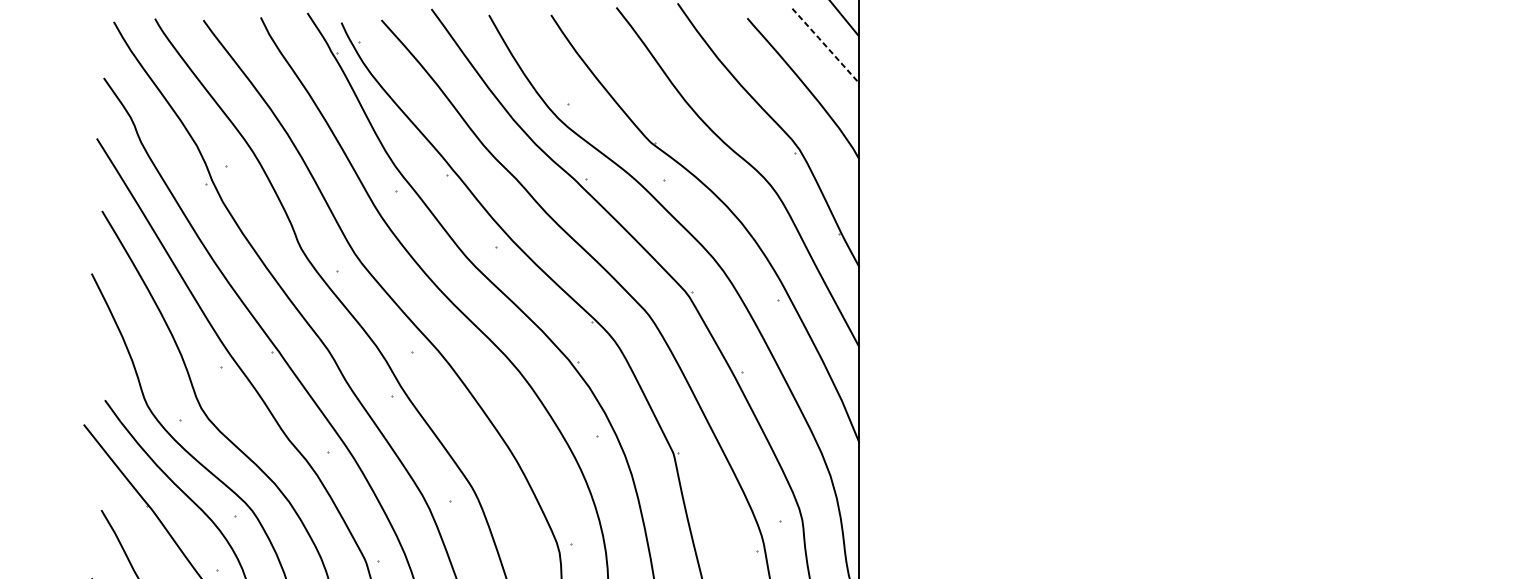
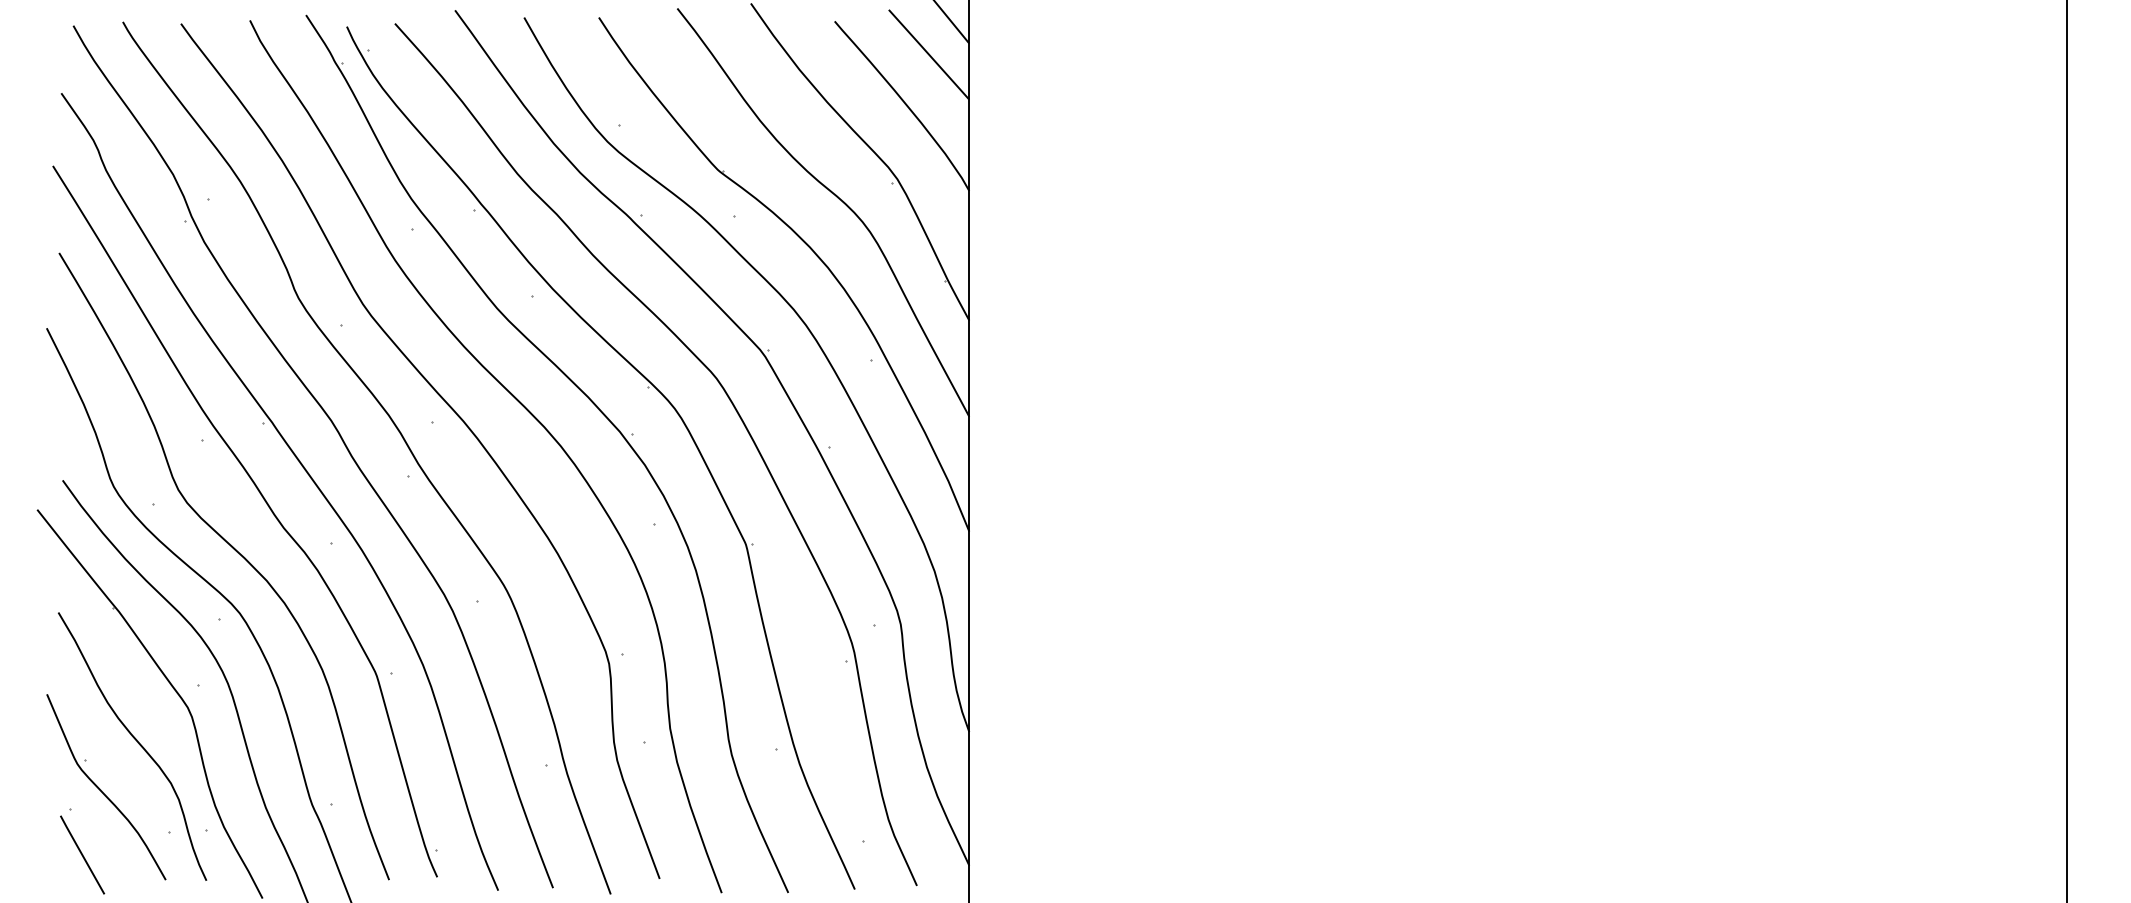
line: (825, 45) -> (928, 54), dashed -> solid

